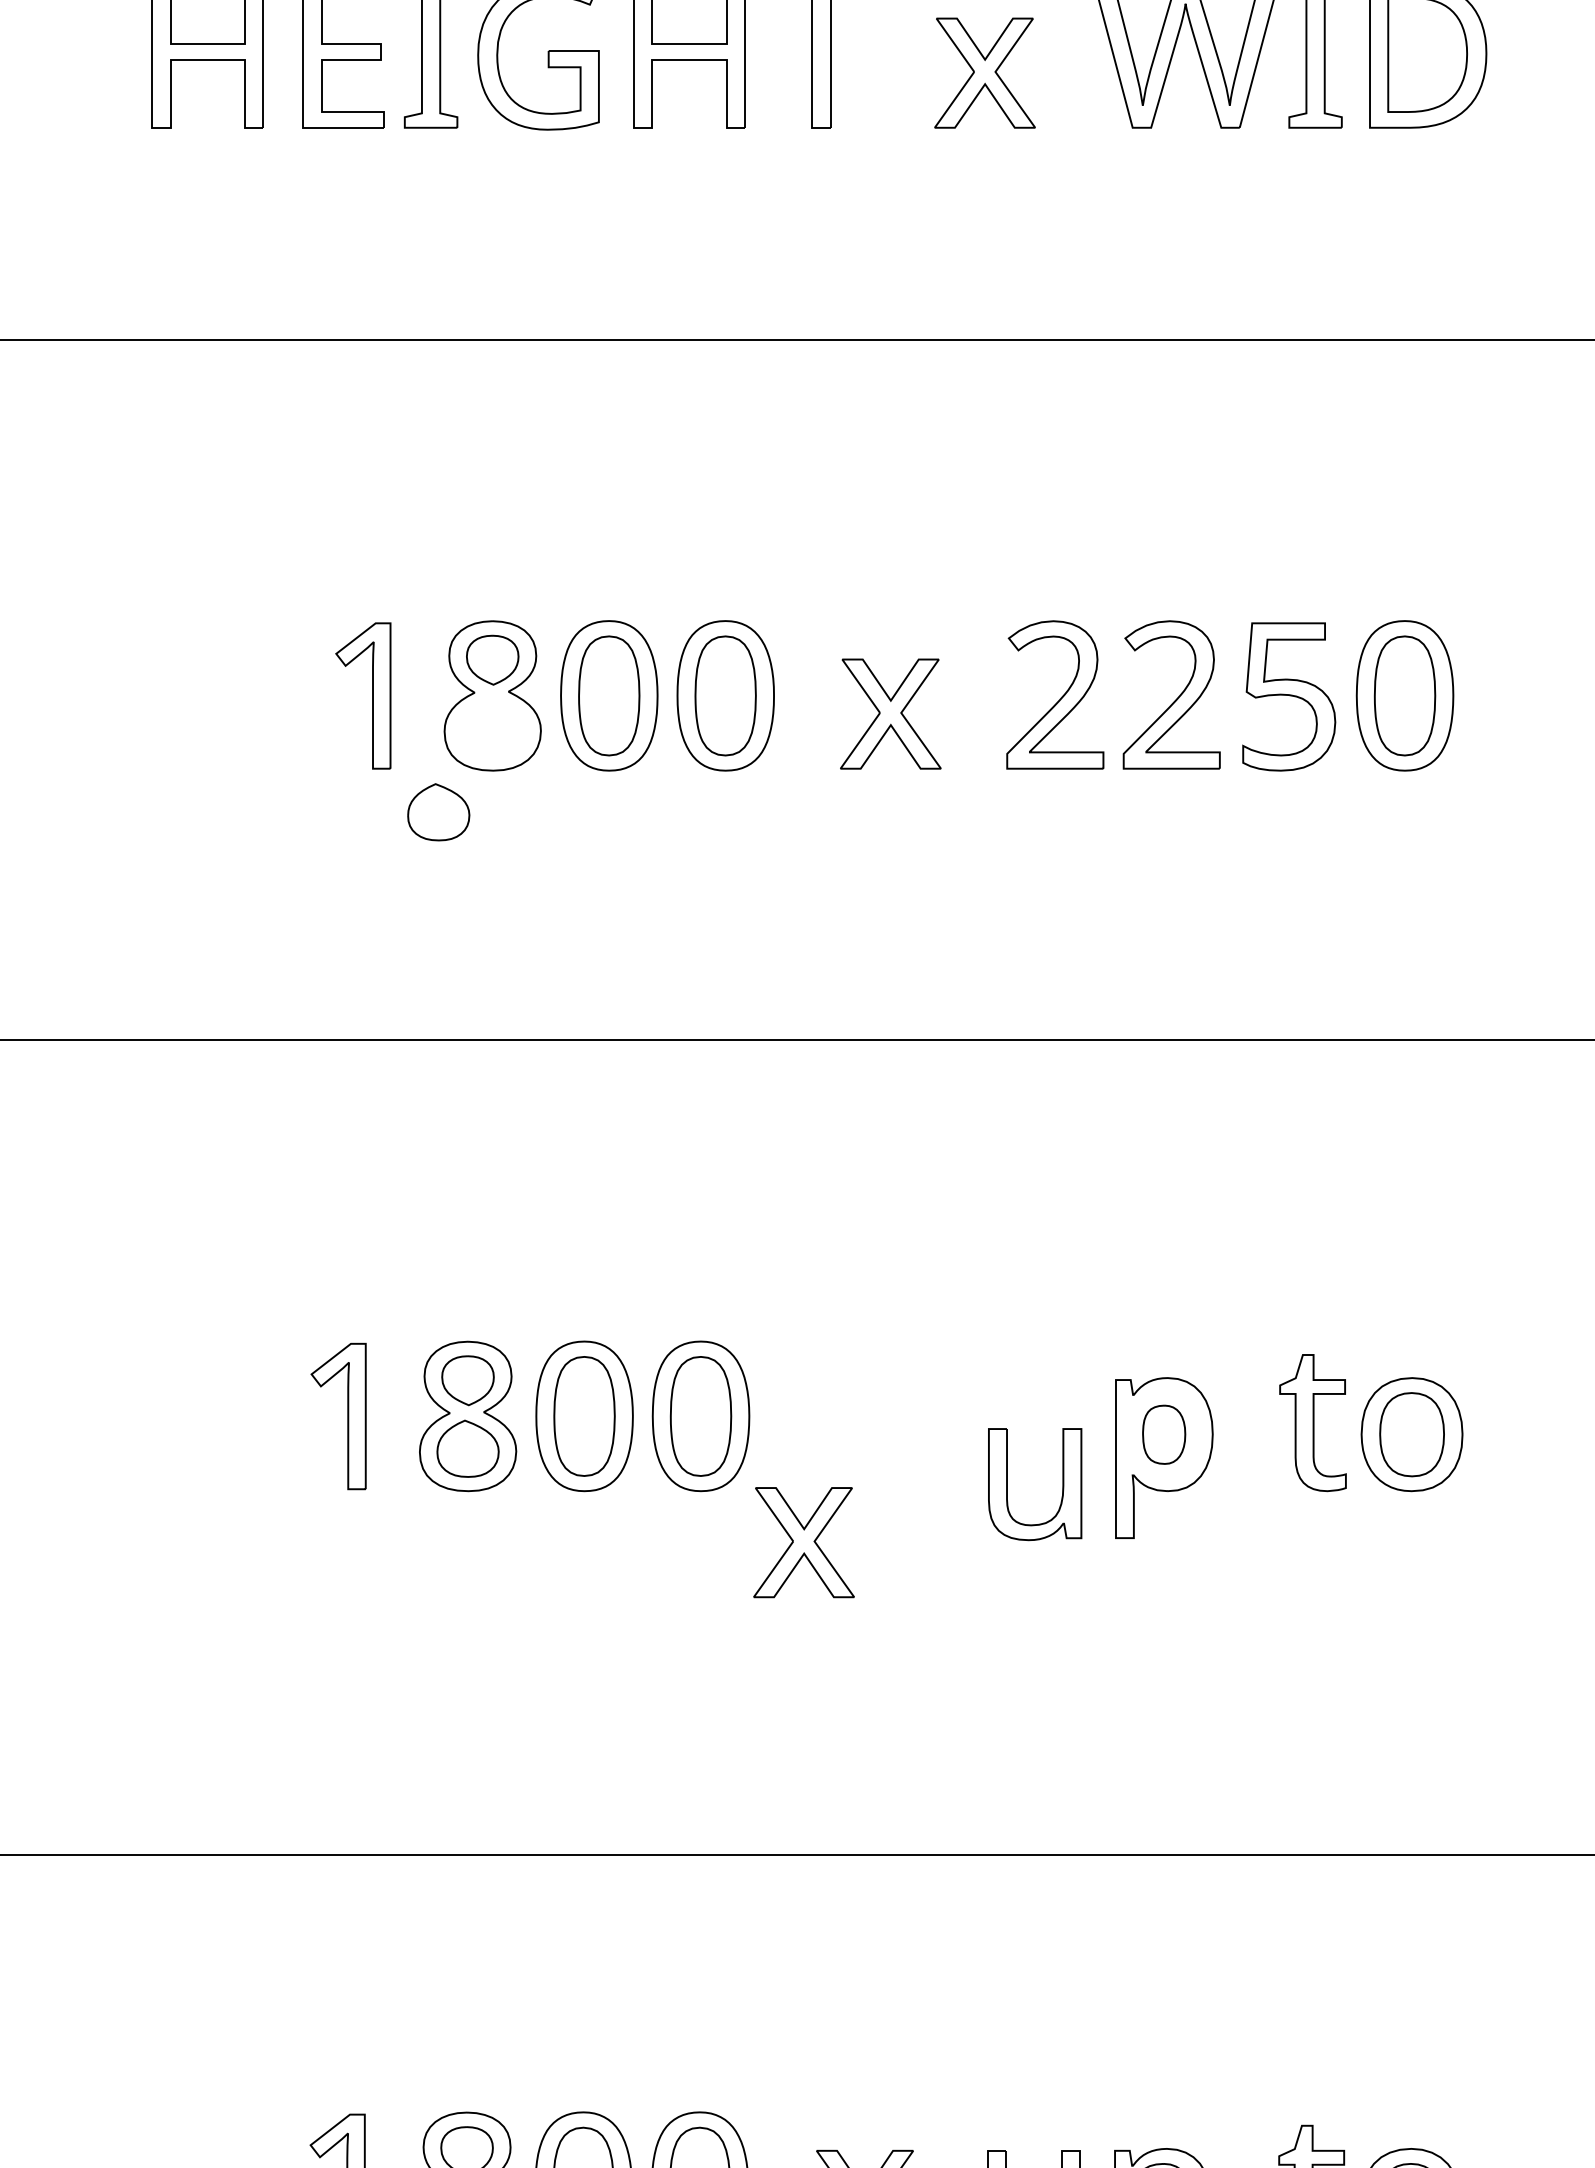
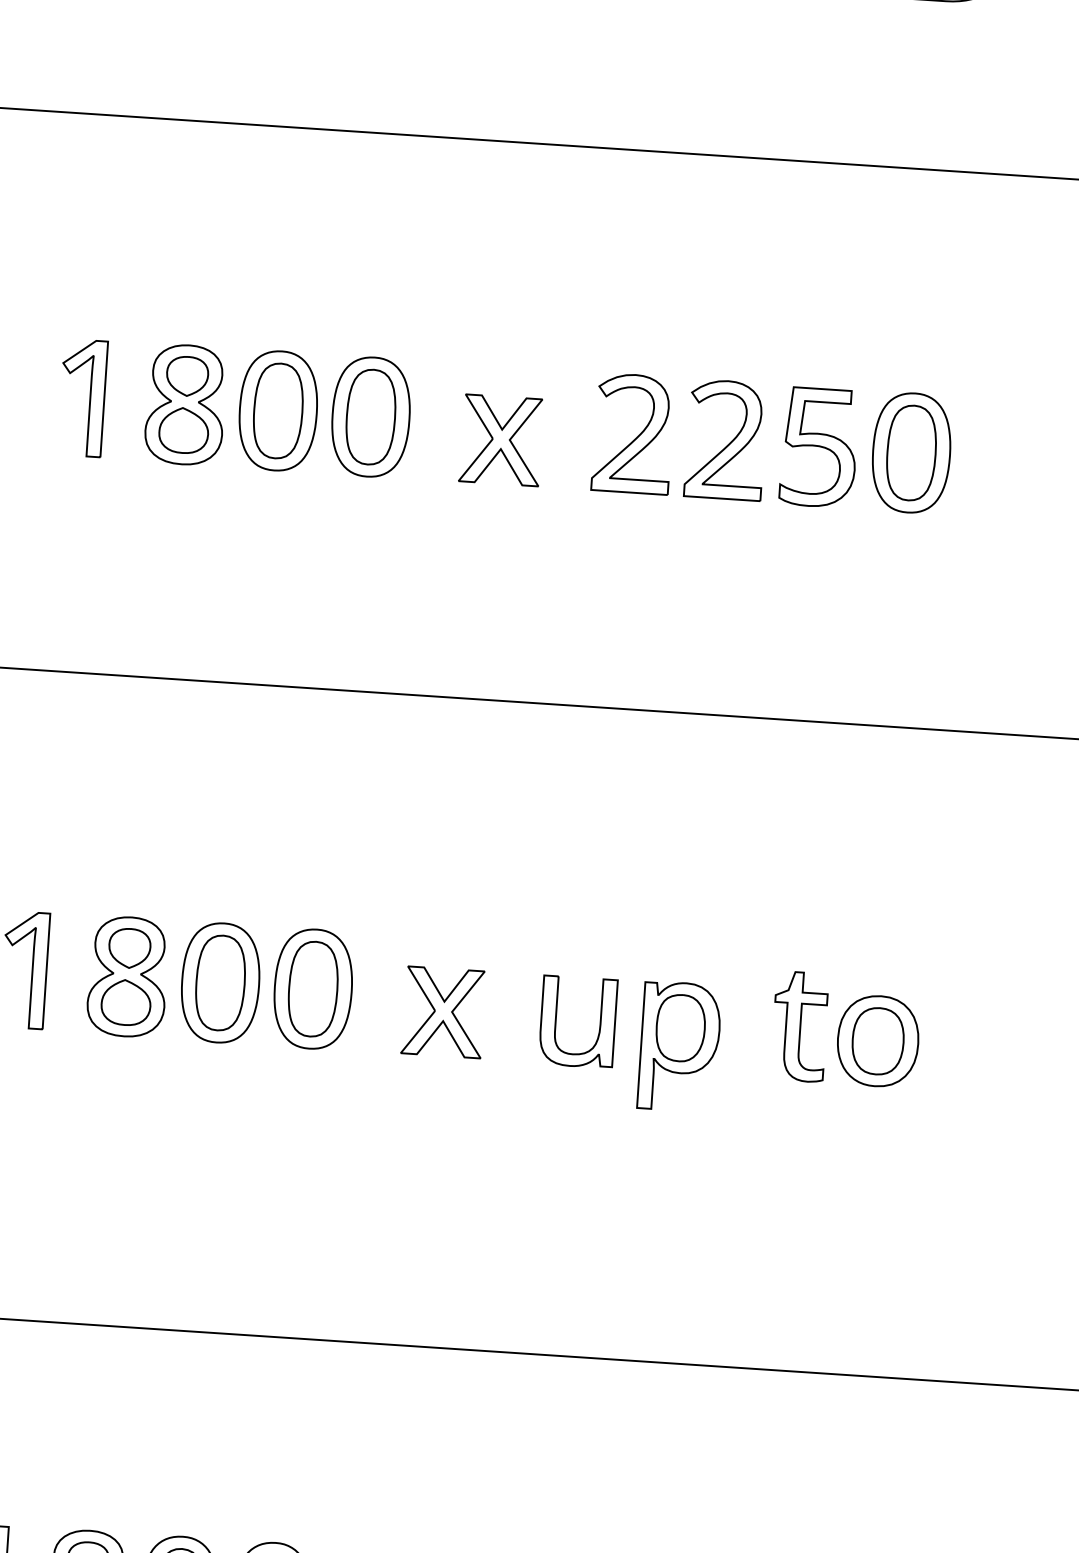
part: (438, 812) -> (183, 430), moved
part: (1164, 1434) -> (681, 1028), size x1.43
part: (1062, 1484) -> (599, 1023), moved
part: (803, 1542) -> (443, 1012), moved

